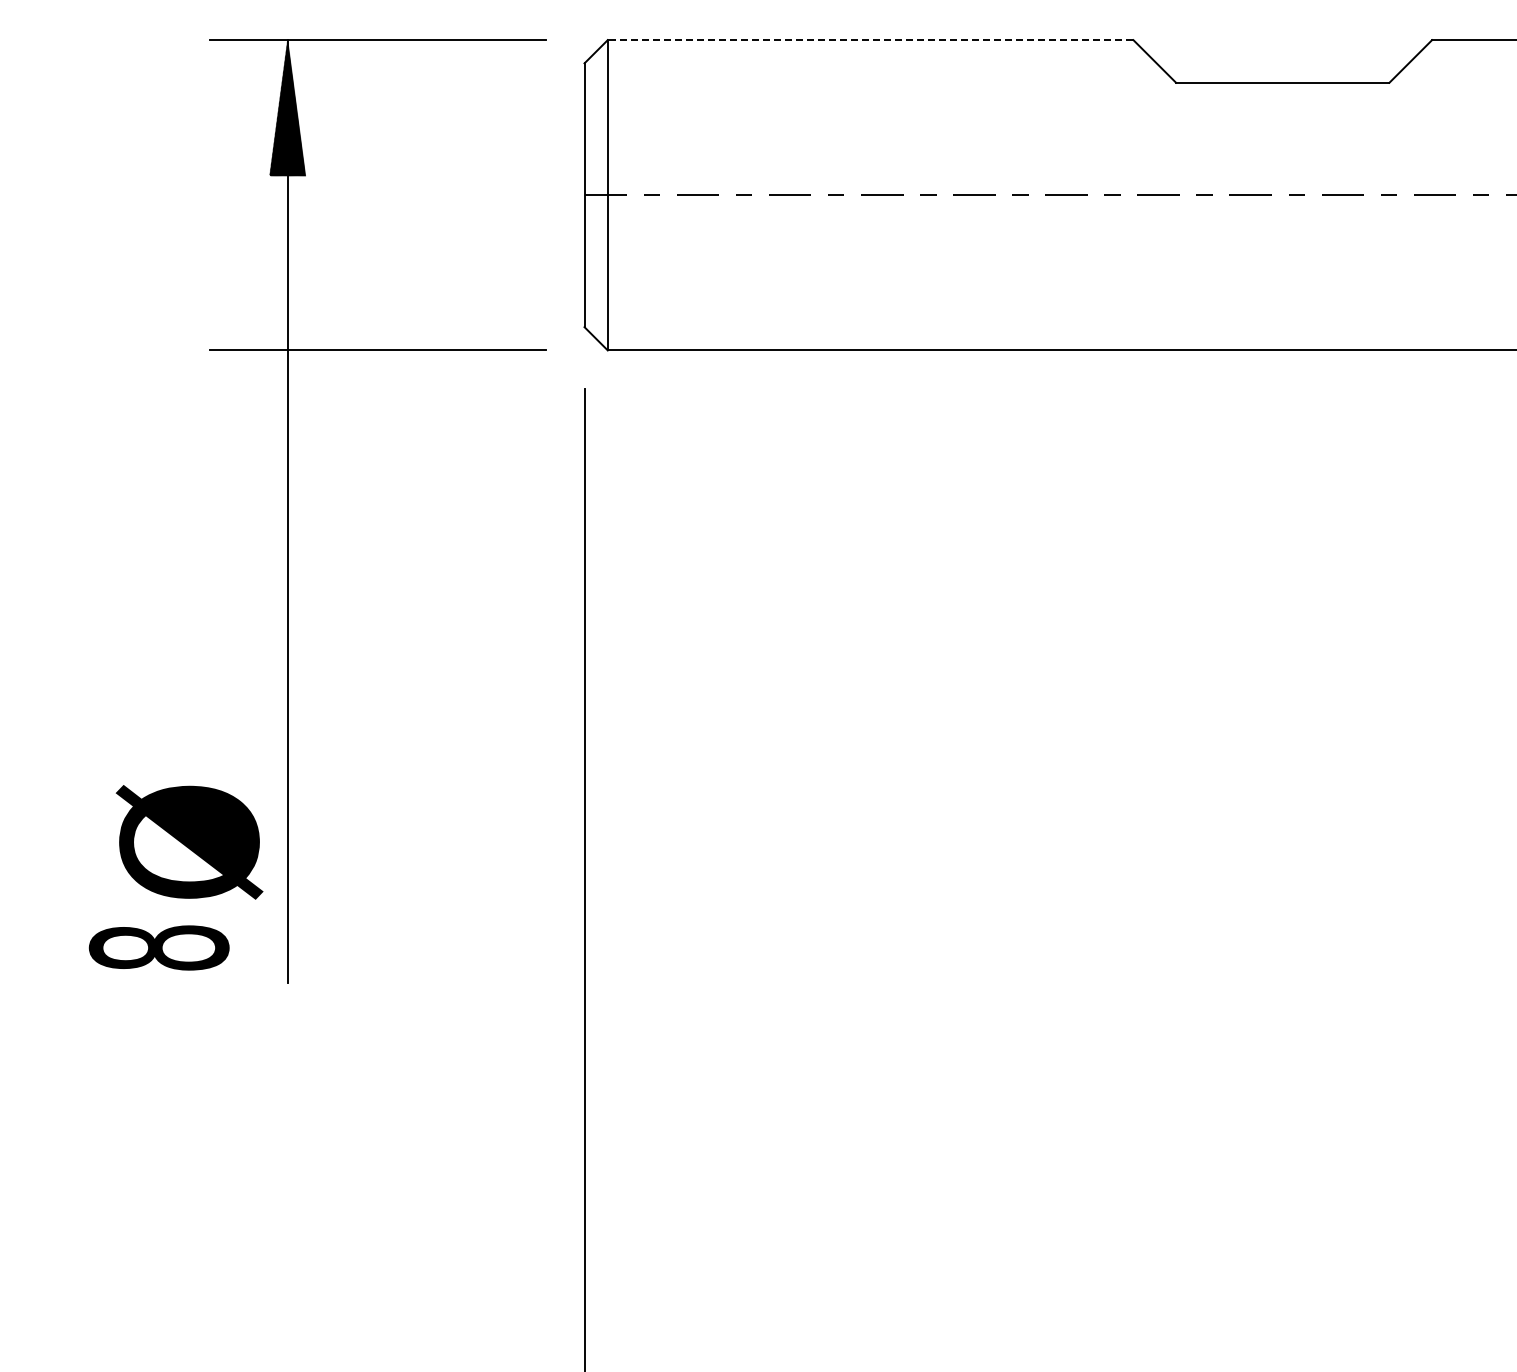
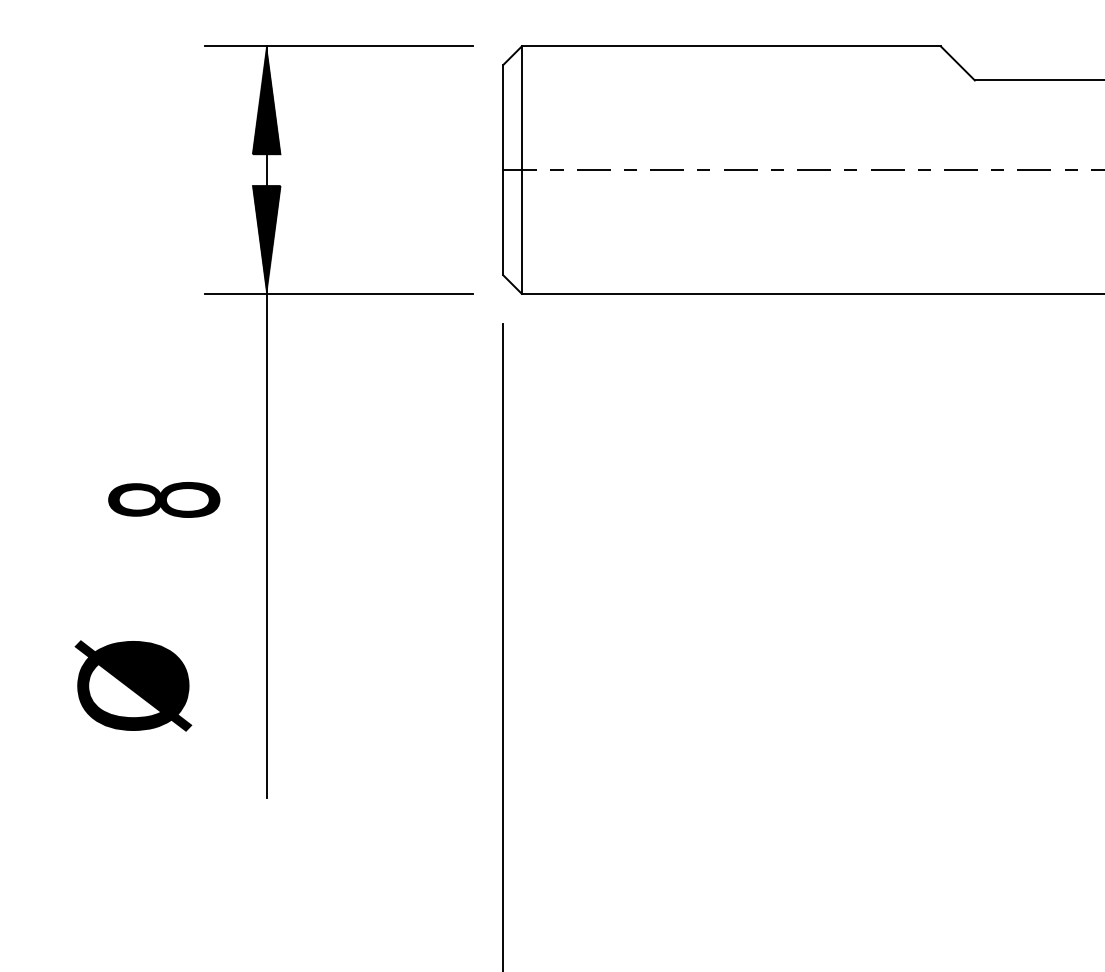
line: (870, 40) -> (731, 46), dashed -> solid
hatch: (287, 281) -> (266, 238), added
text: (189, 842) -> (133, 686), moved
text: (158, 947) -> (163, 499), moved

